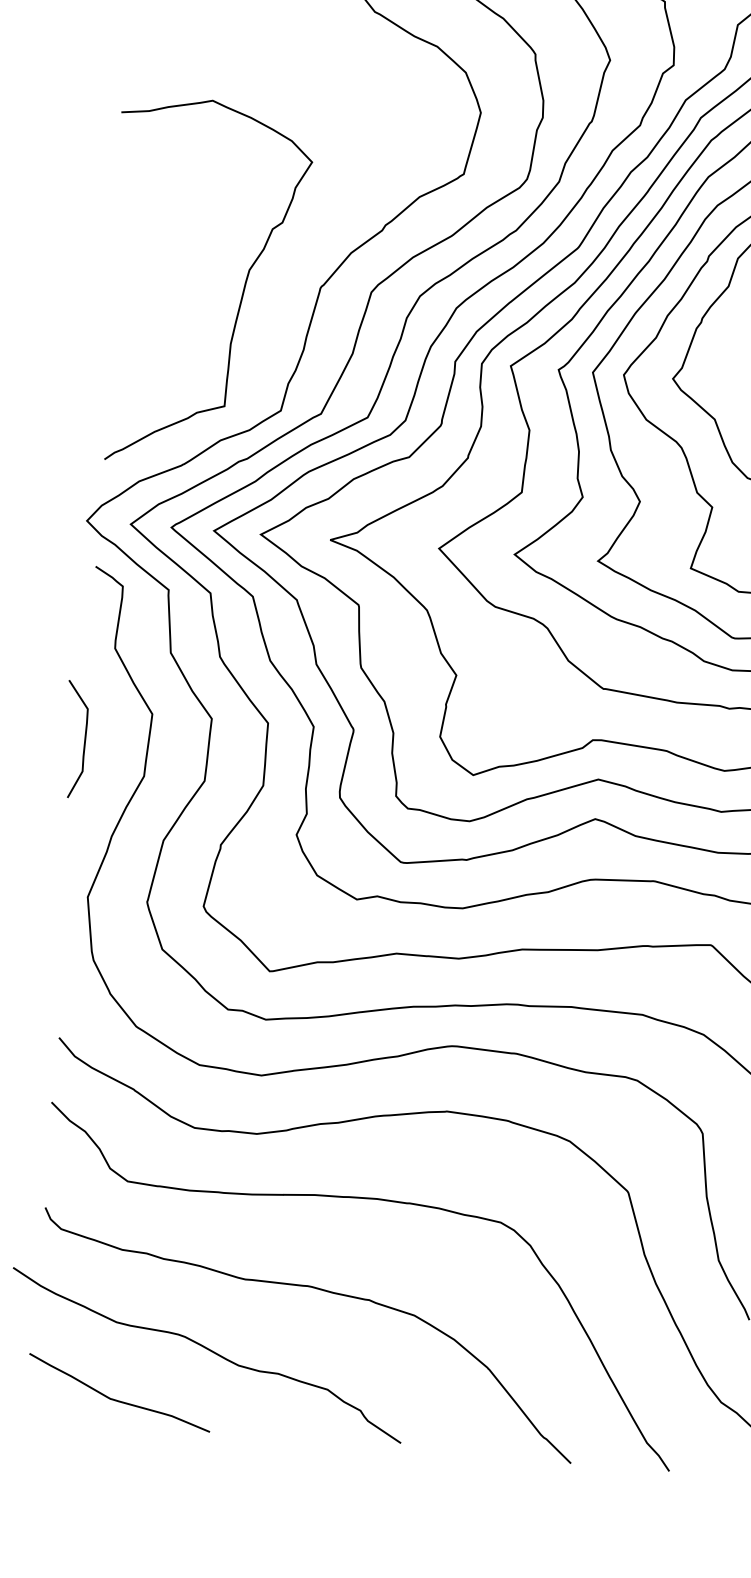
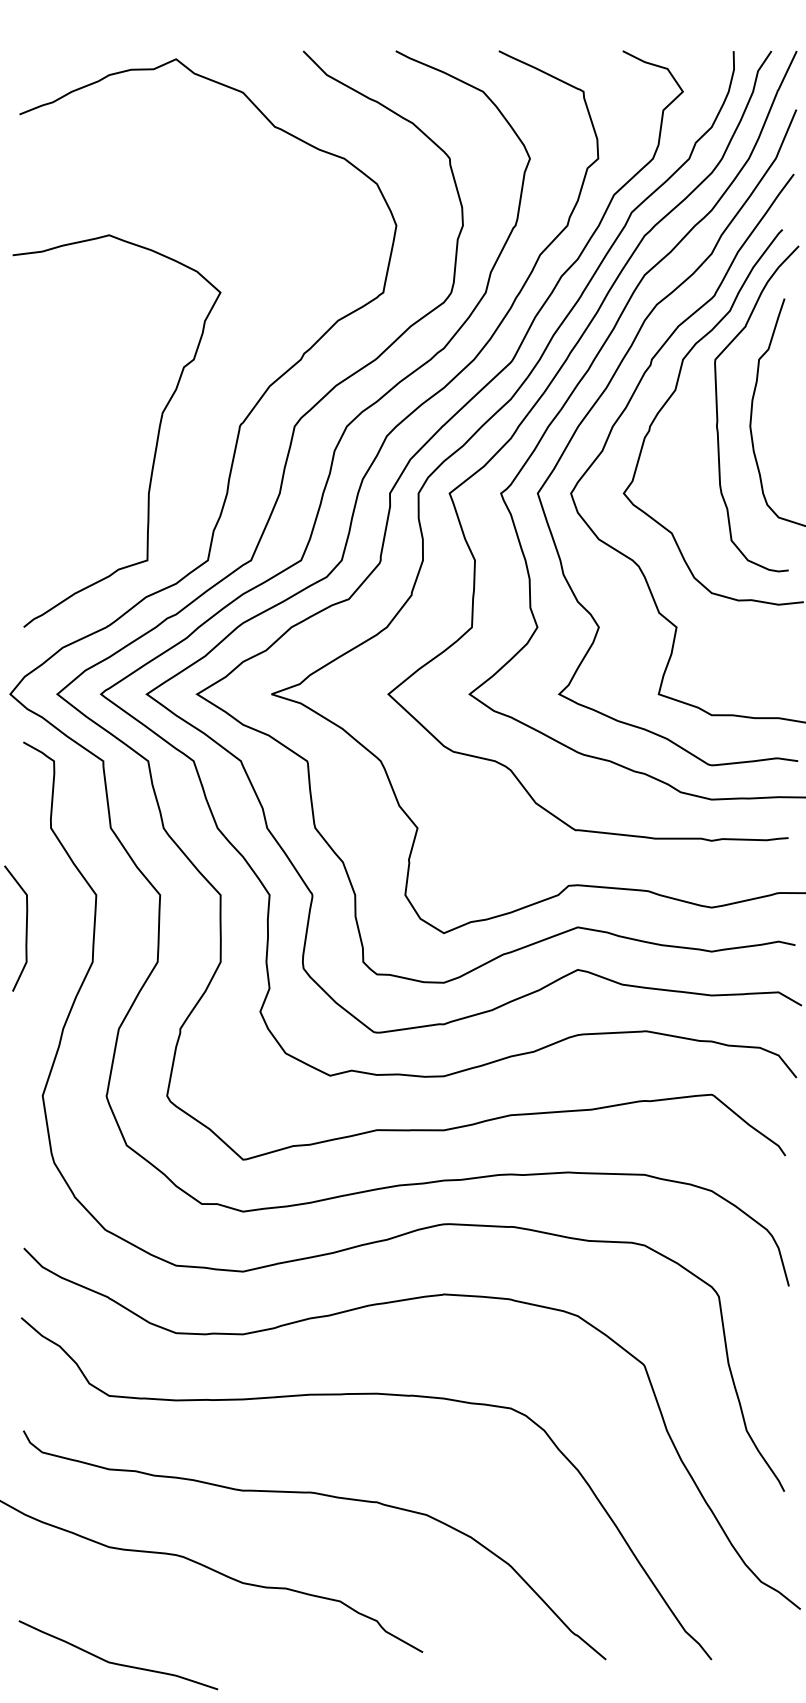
curve: (116, 1399) -> (115, 1662), moved

